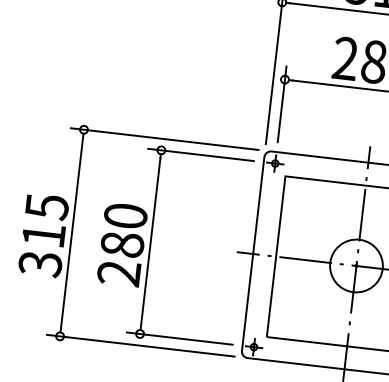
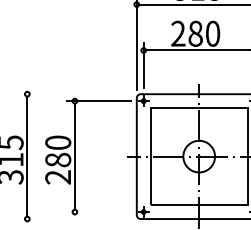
line: (163, 139) -> (75, 94), removed
line: (179, 339) -> (98, 212), removed
line: (139, 346) -> (75, 219), removed

